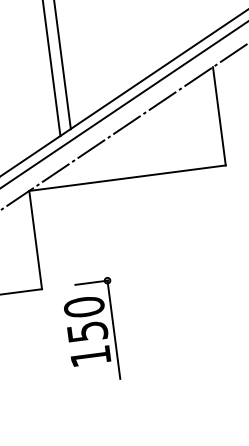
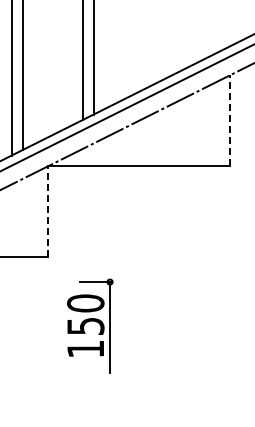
line: (219, 116) -> (230, 120), solid -> dashed
line: (35, 239) -> (48, 211), solid -> dashed
part: (92, 330) -> (90, 325), moved

